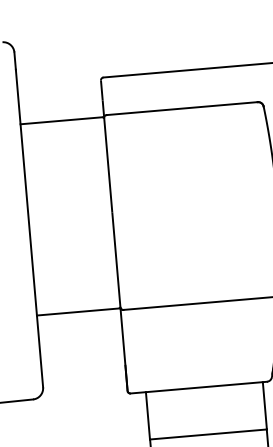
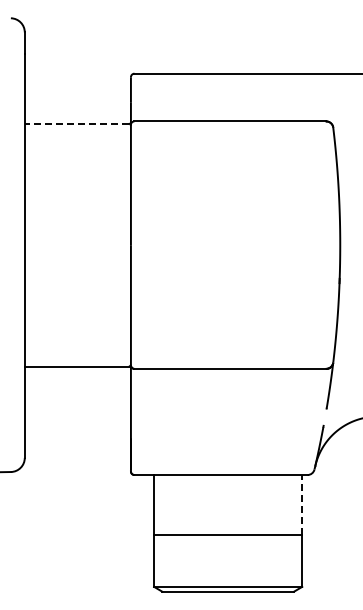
line: (61, 120) -> (76, 123), solid -> dashed
line: (264, 405) -> (302, 504), solid -> dashed

